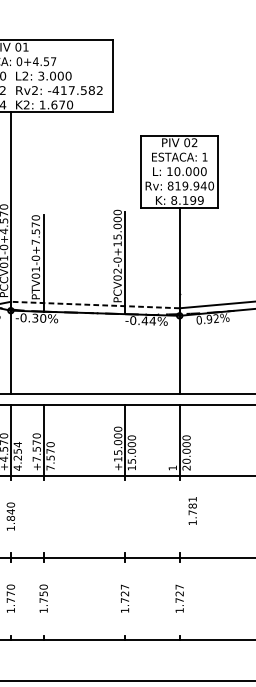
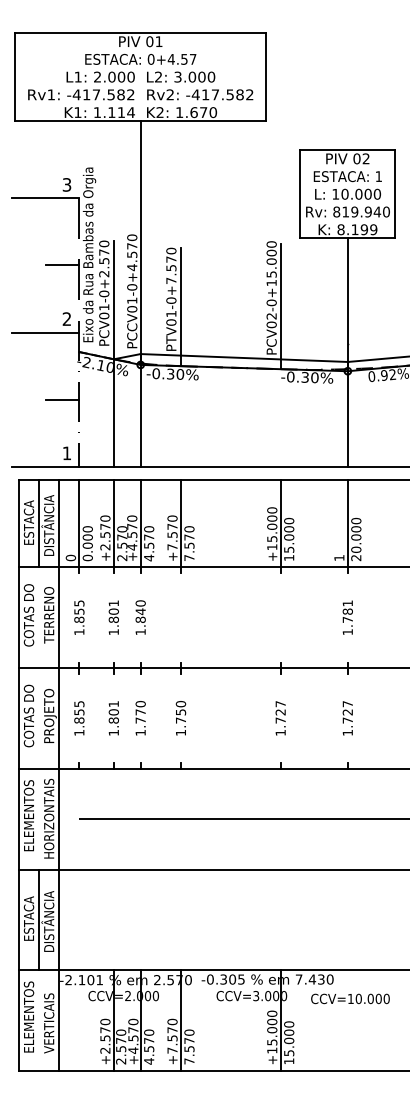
line: (95, 305) -> (244, 358), dashed -> solid
text: (148, 320) -> (309, 377), -0.44% -> -0.30%
text: (18, 451) -> (149, 537), 4.254 -> 4.570
text: (192, 510) -> (347, 617), moved

